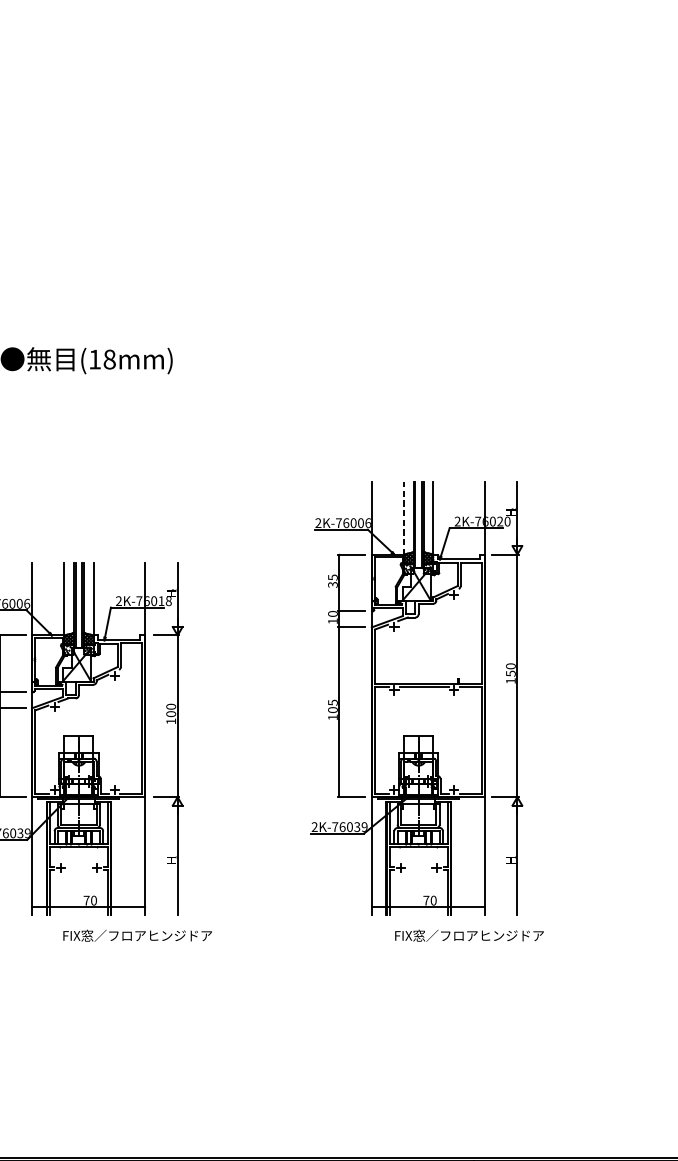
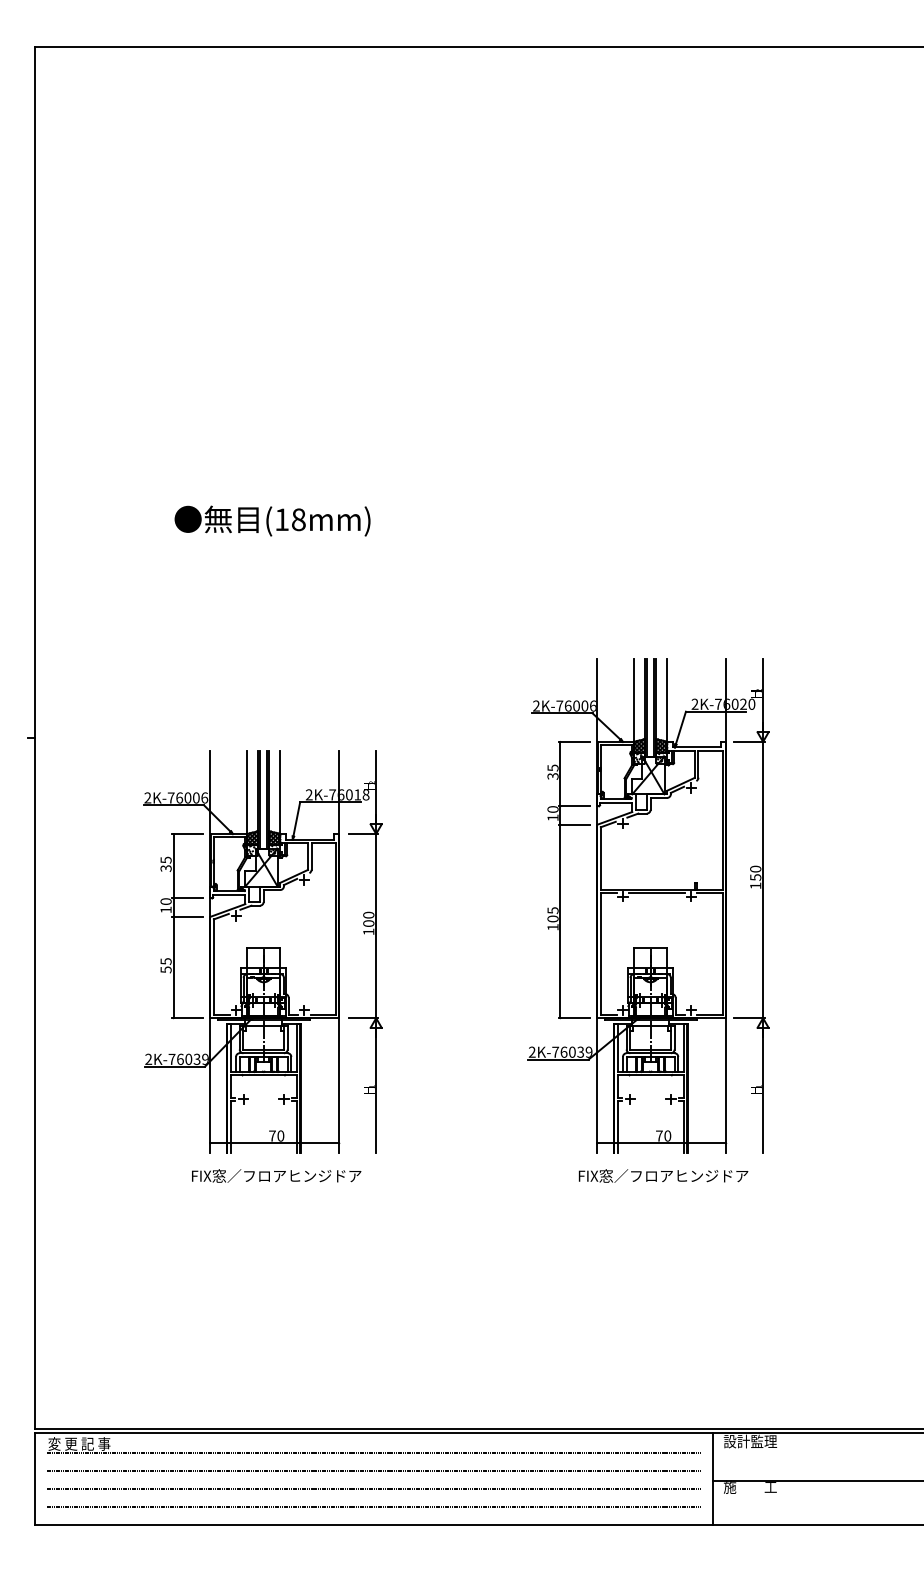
line: (404, 518) -> (634, 700), dashed -> solid
text: (137, 935) -> (276, 1175), moved
text: (469, 935) -> (663, 1175), moved

